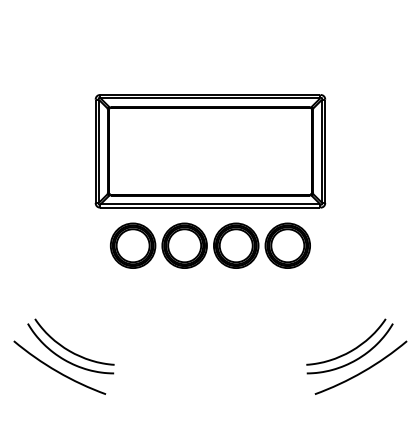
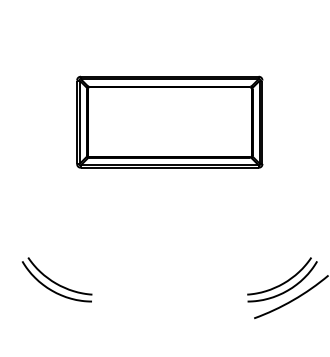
part: (210, 245) -> (169, 198), removed
part: (59, 367) -> (47, 296), removed

